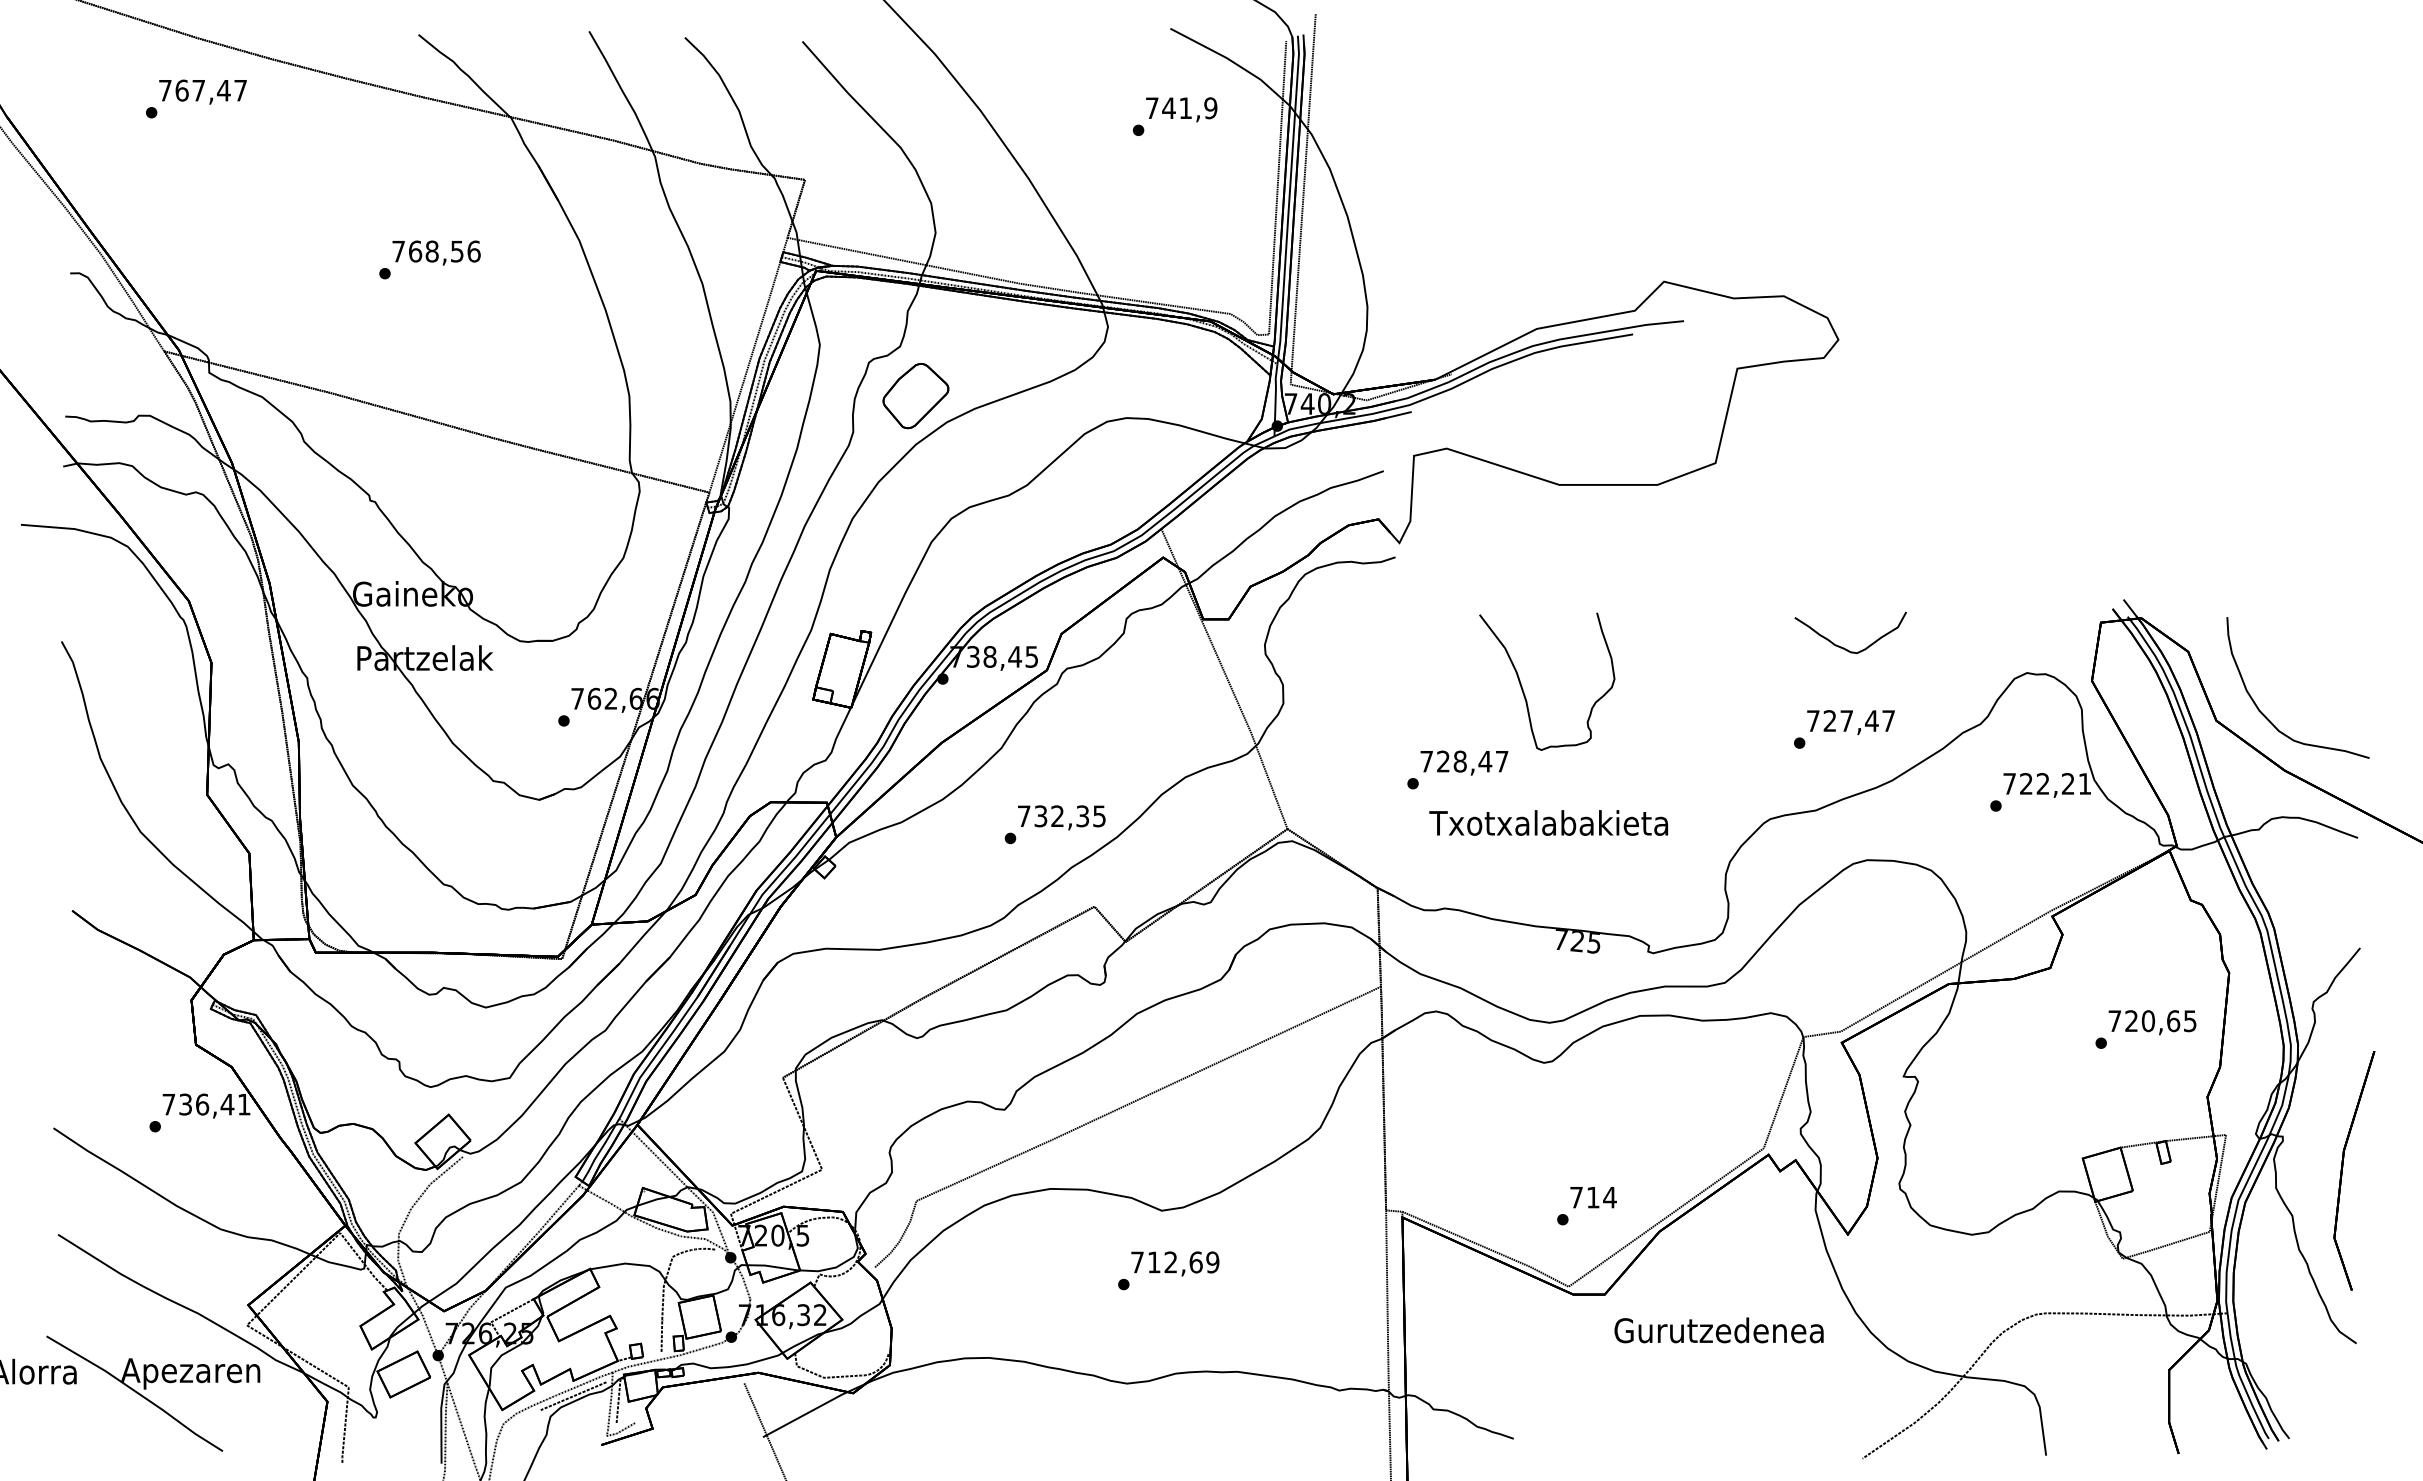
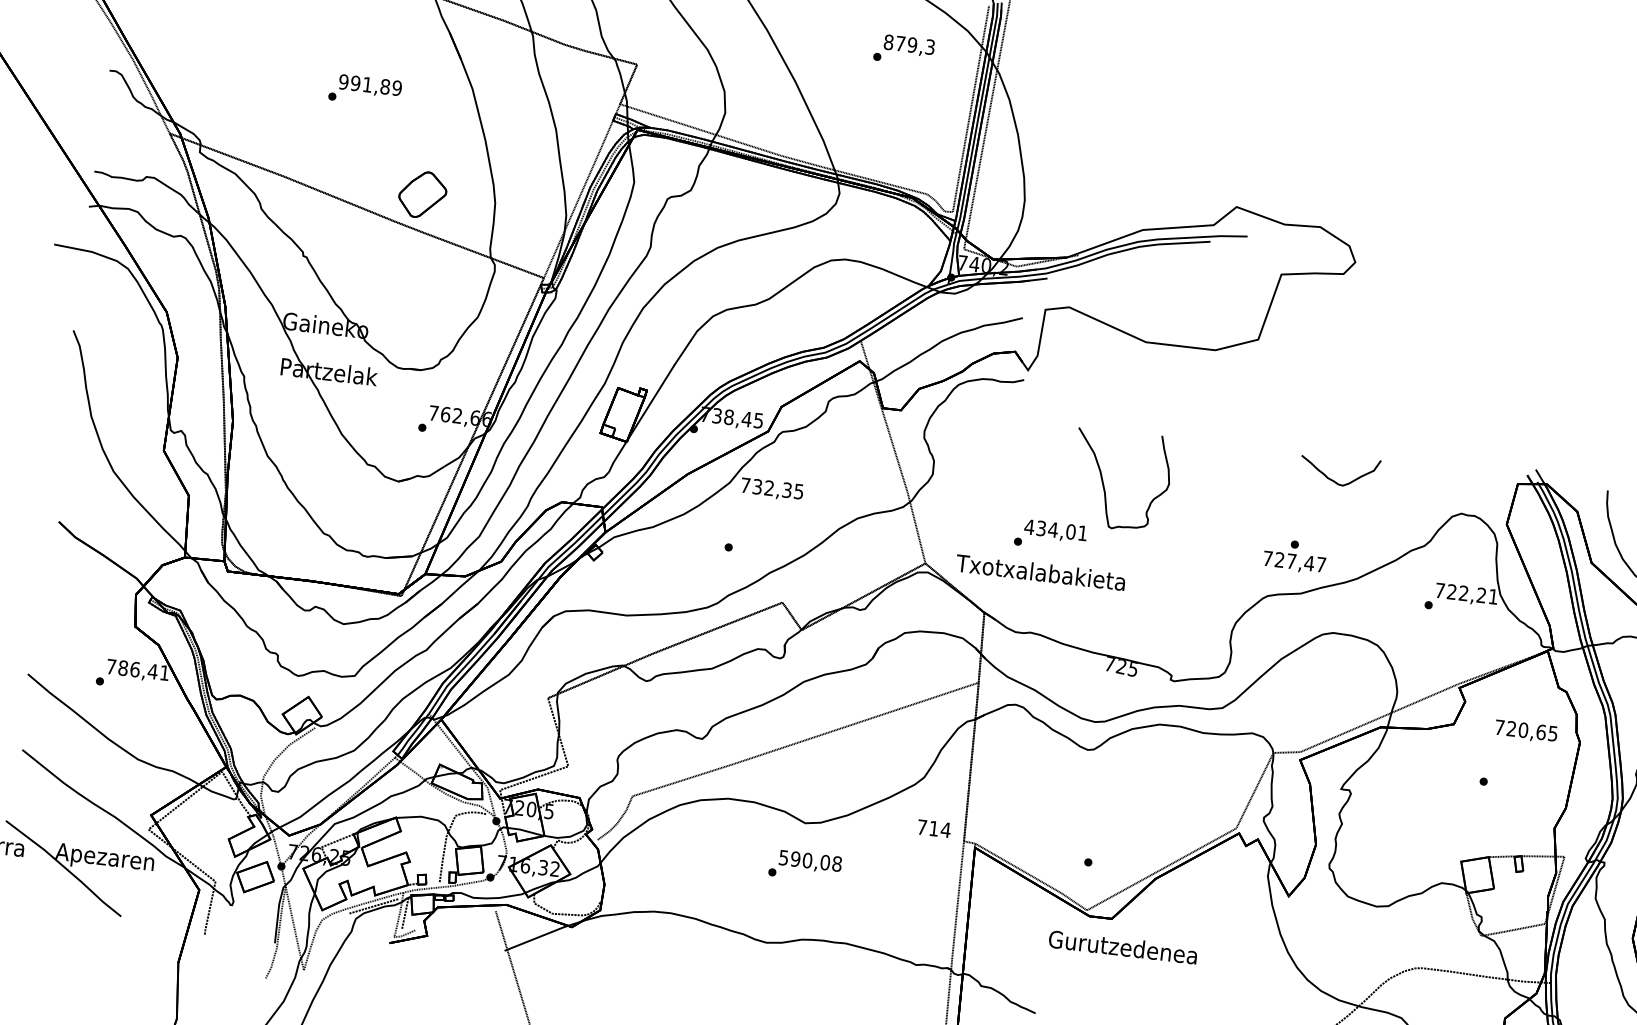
text: (1181, 108) -> (909, 44), 741,9 -> 879,3
text: (436, 251) -> (370, 85), 768,56 -> 991,89
part: (915, 396) -> (422, 195), moved
text: (1850, 722) -> (1294, 562), moved
text: (1463, 761) -> (1055, 530), 728,47 -> 434,01
text: (1061, 817) -> (771, 489), moved
text: (1548, 822) -> (1040, 572), moved
text: (2152, 1022) -> (1526, 731), moved
text: (185, 1104) -> (123, 668), 736,41 -> 786,41
text: (1593, 1197) -> (934, 828), moved
text: (1175, 1262) -> (810, 861), 712,69 -> 590,08
text: (1718, 1330) -> (1122, 947), moved

